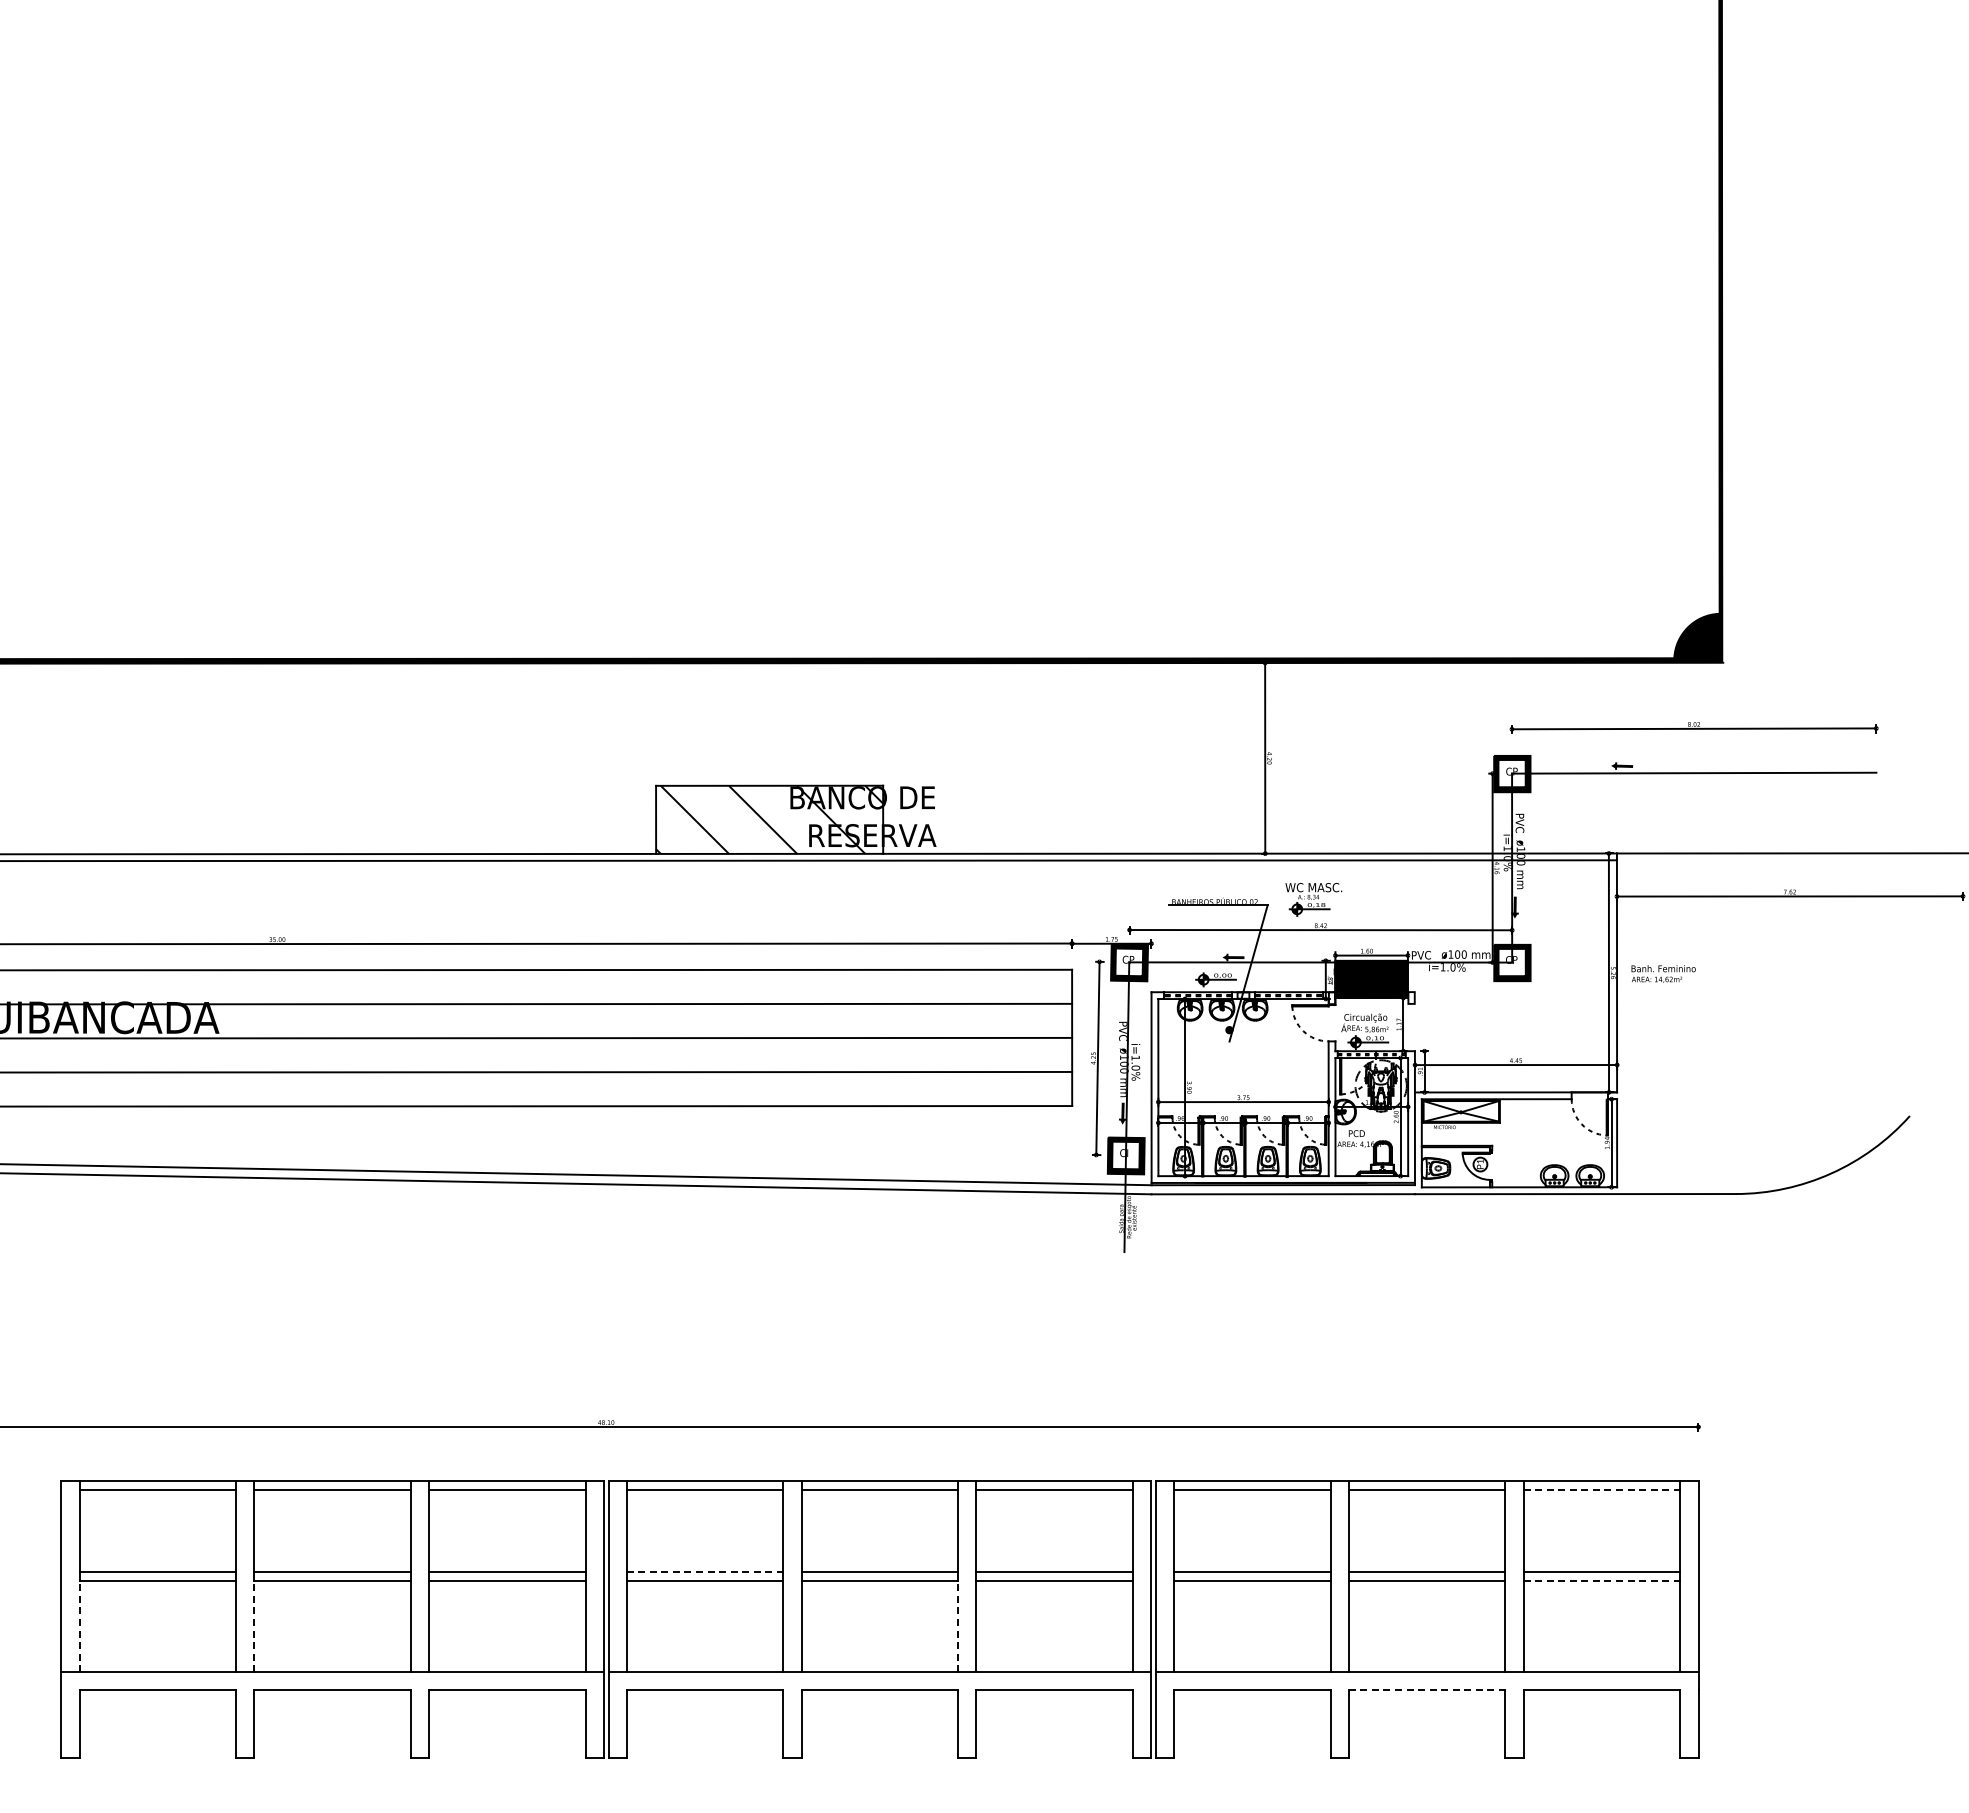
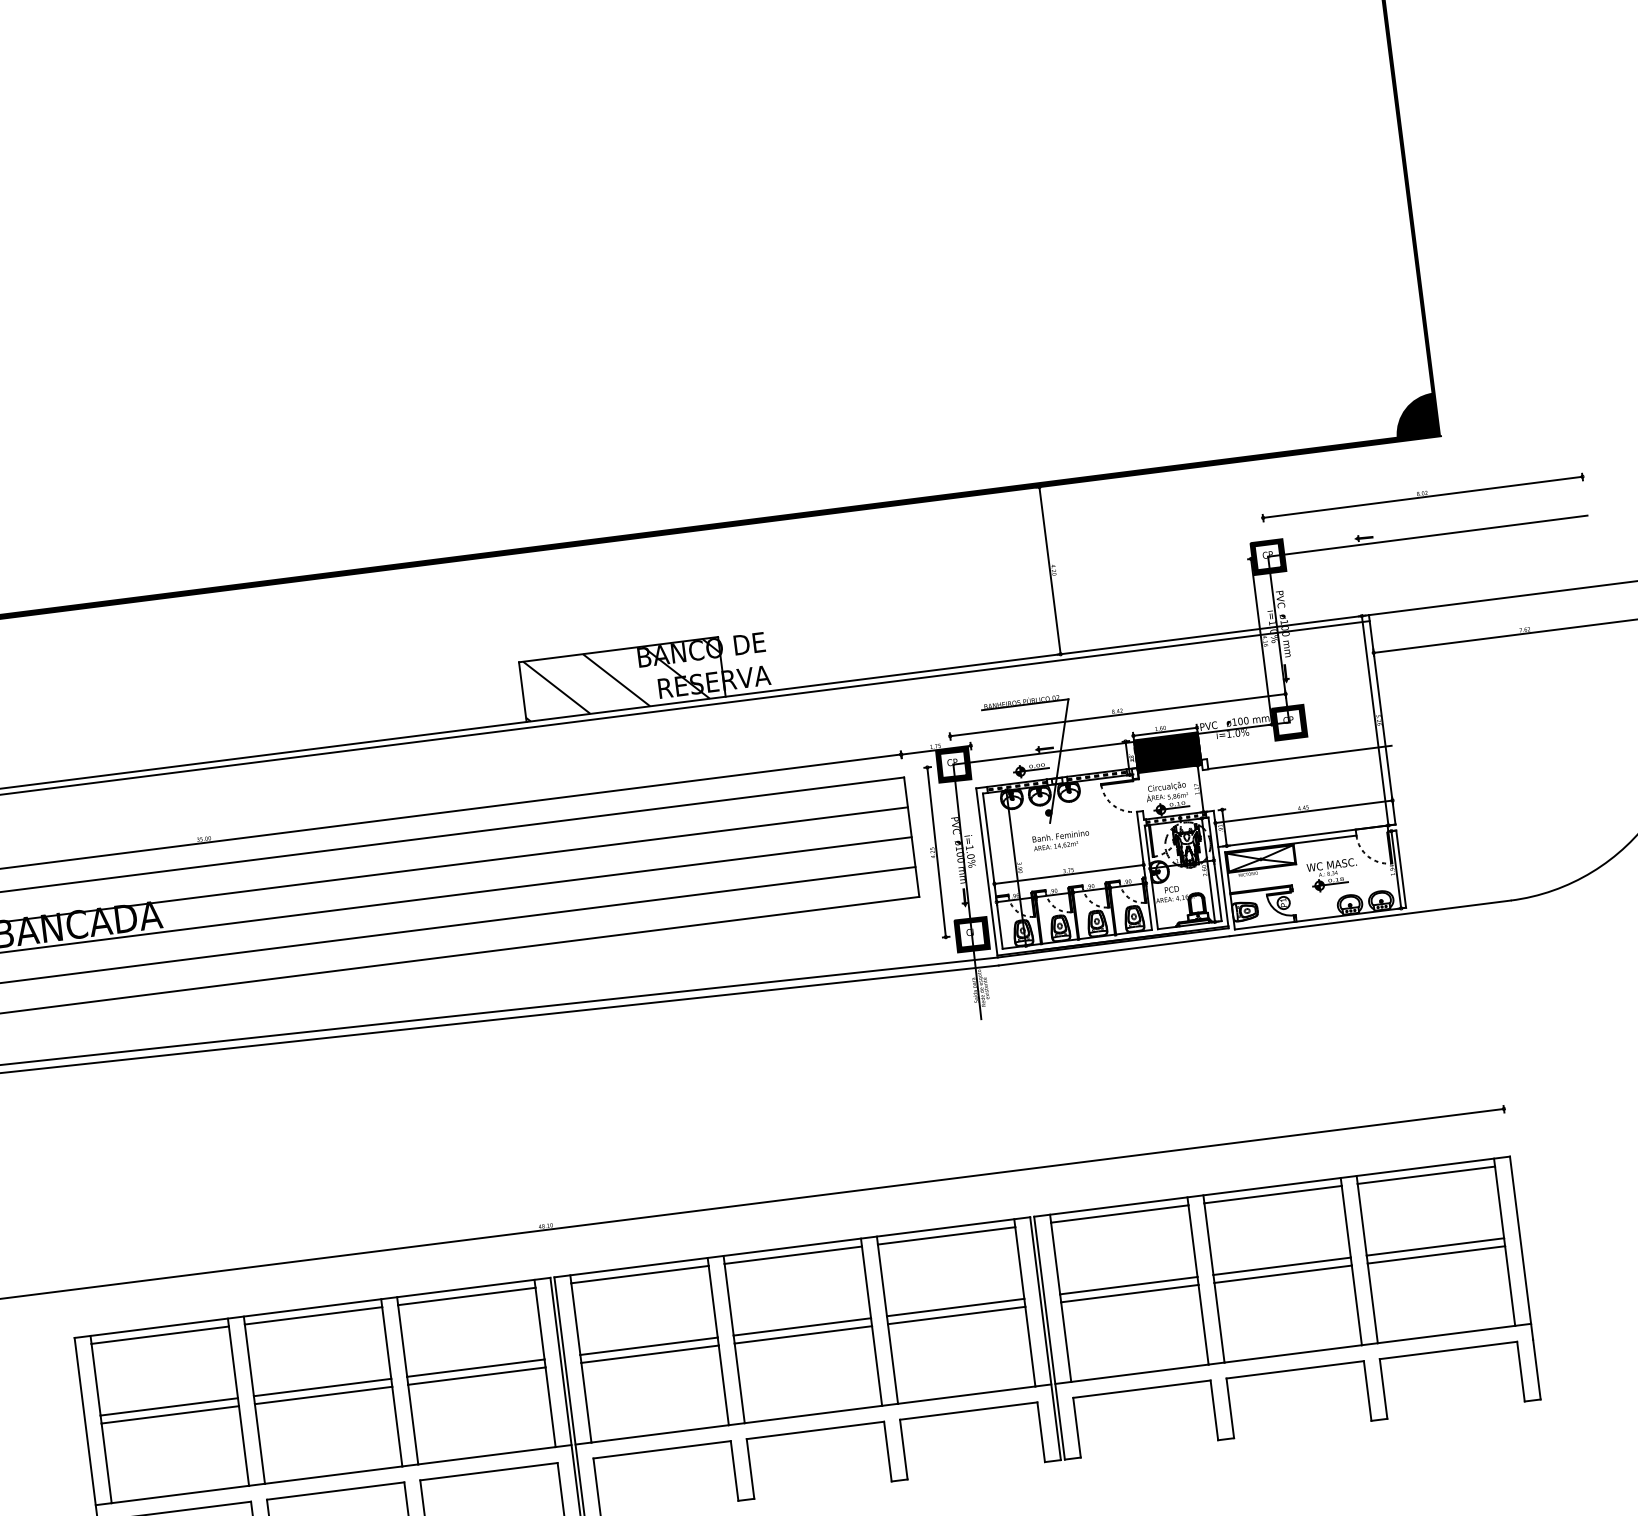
part: (1313, 899) -> (1332, 875), moved
text: (1663, 973) -> (1061, 840), moved
line: (1518, 1003) -> (1299, 757), added
line: (1602, 1490) -> (1426, 1175), dashed -> solid
line: (705, 1572) -> (649, 1346), dashed -> solid
line: (1602, 1581) -> (1436, 1255), dashed -> solid
line: (79, 1626) -> (106, 1463), dashed -> solid
line: (254, 1626) -> (260, 1443), dashed -> solid
line: (958, 1626) -> (877, 1365), dashed -> solid
line: (1427, 1690) -> (1295, 1369), dashed -> solid

